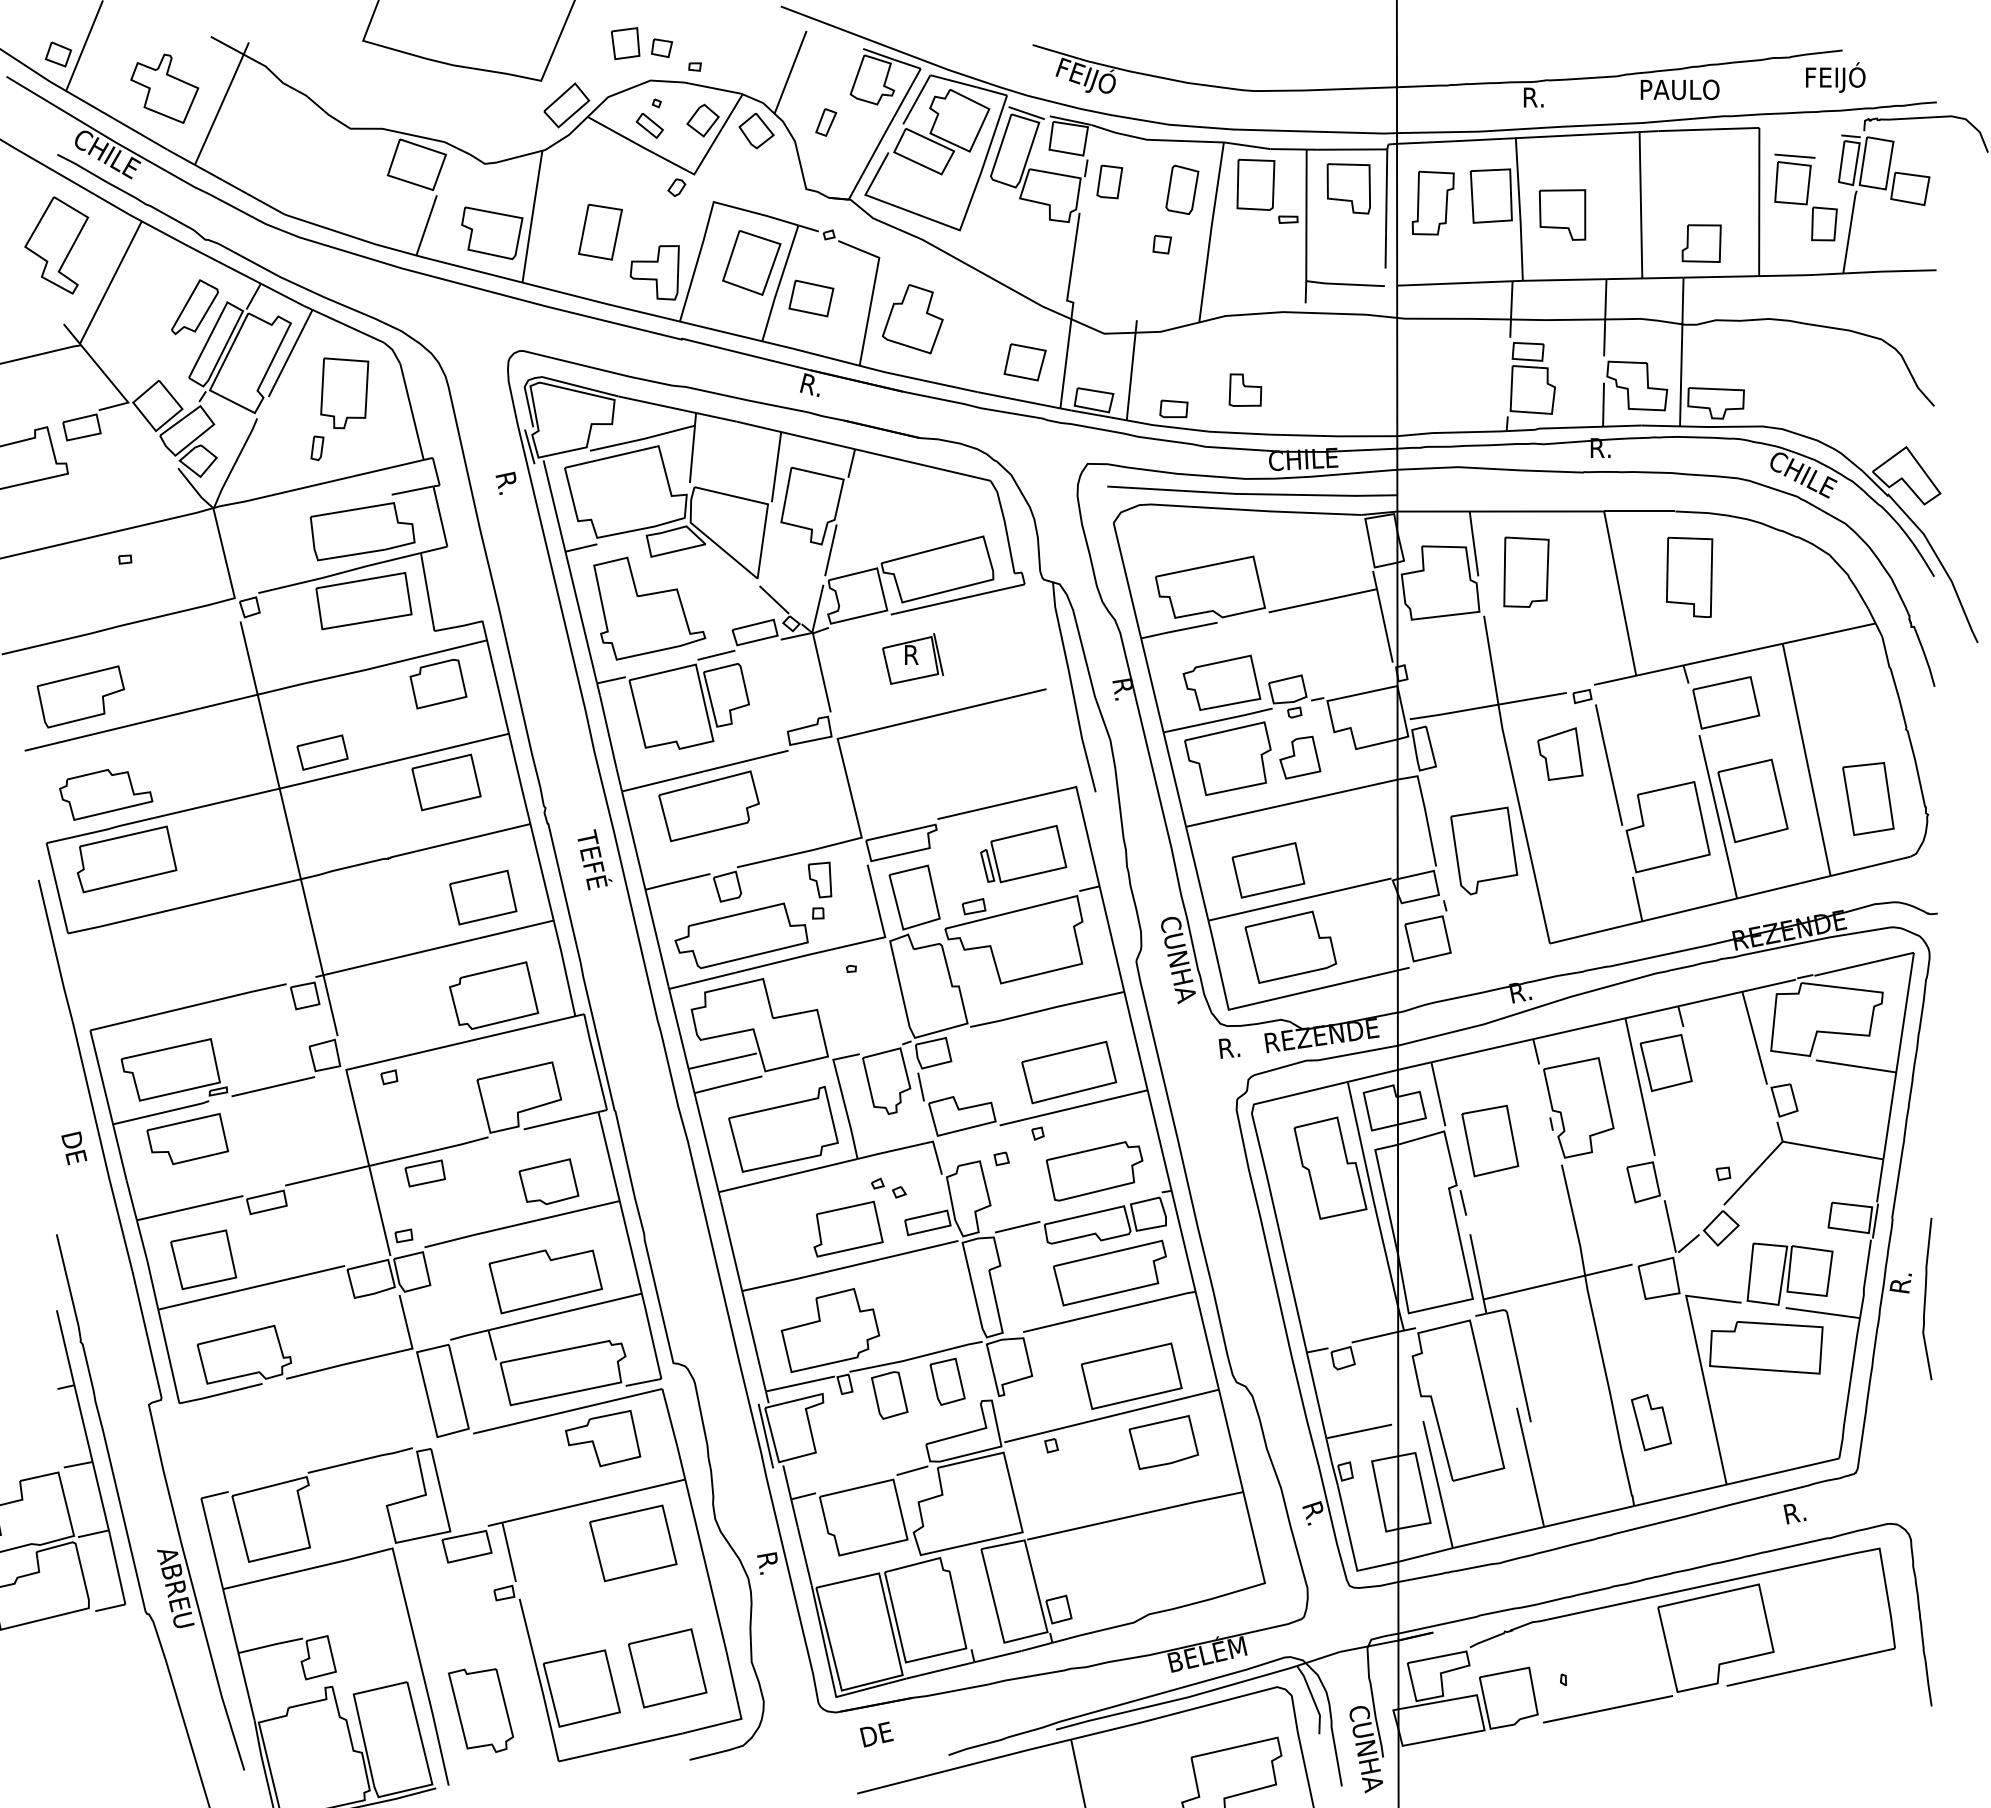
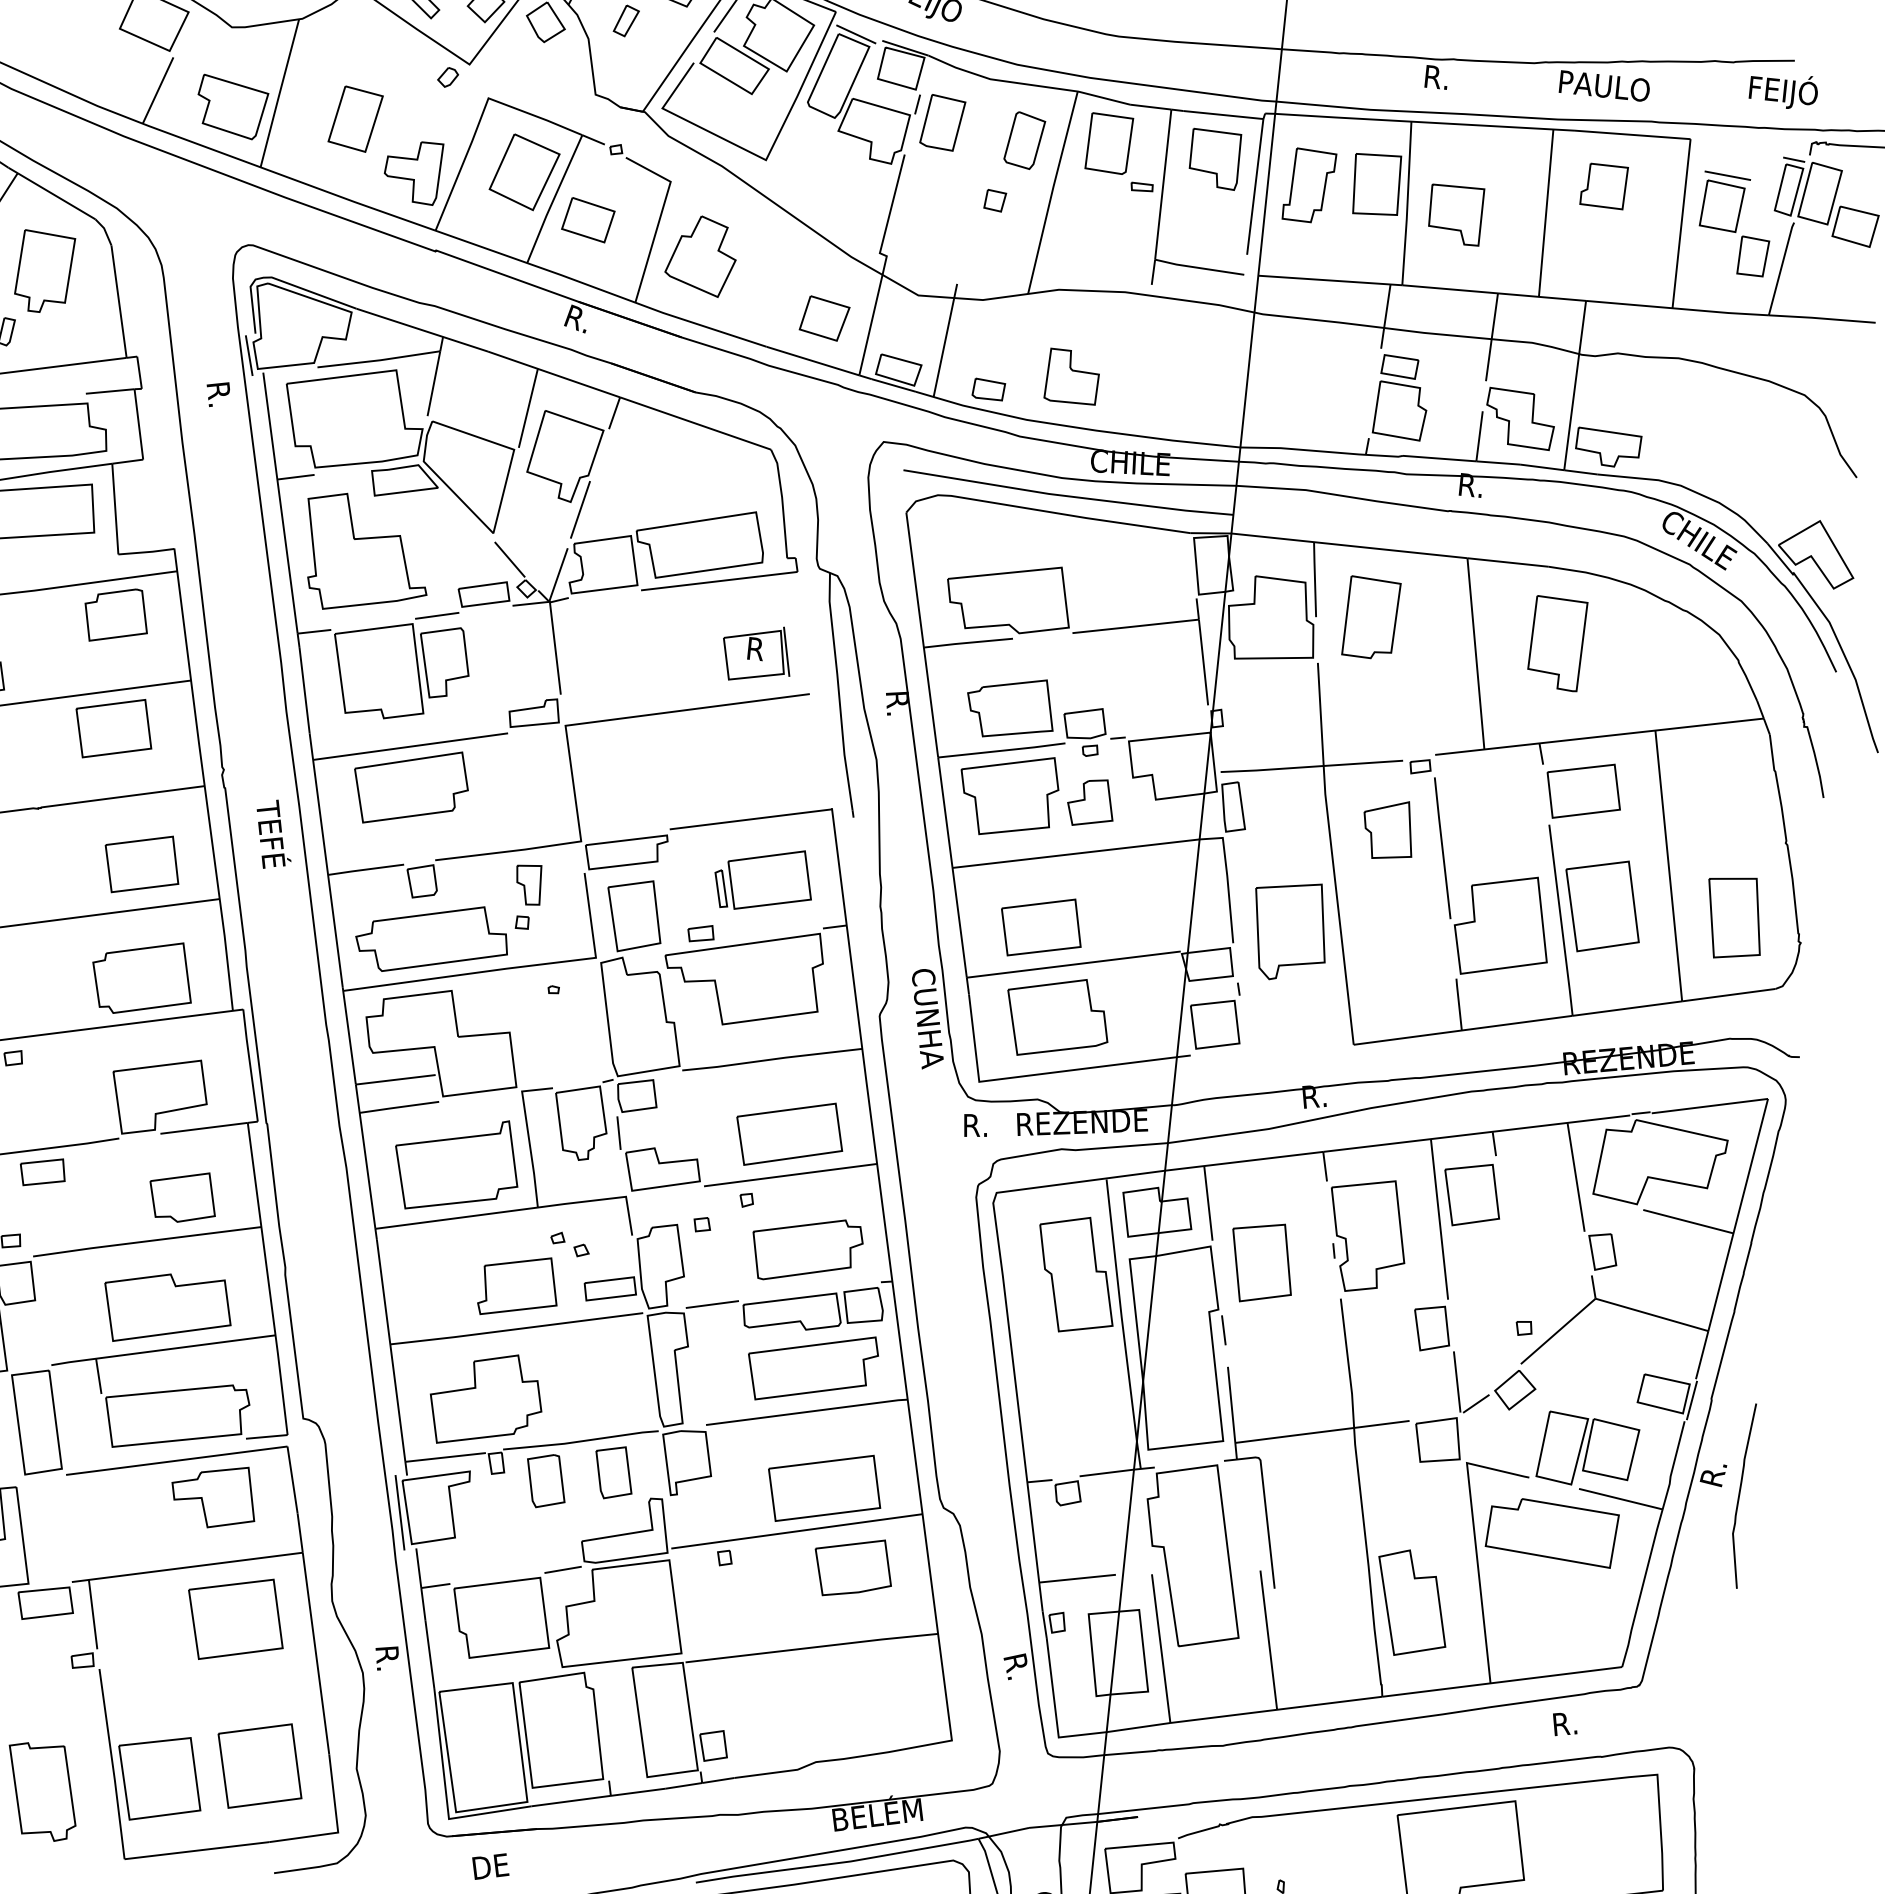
part: (1109, 181) -> (942, 122), size x1.43
part: (1701, 243) -> (1603, 186), moved
part: (1245, 389) -> (1072, 376), size x1.43
part: (913, 658) -> (757, 653), moved
part: (1651, 1422) -> (1412, 1603), size x1.67

